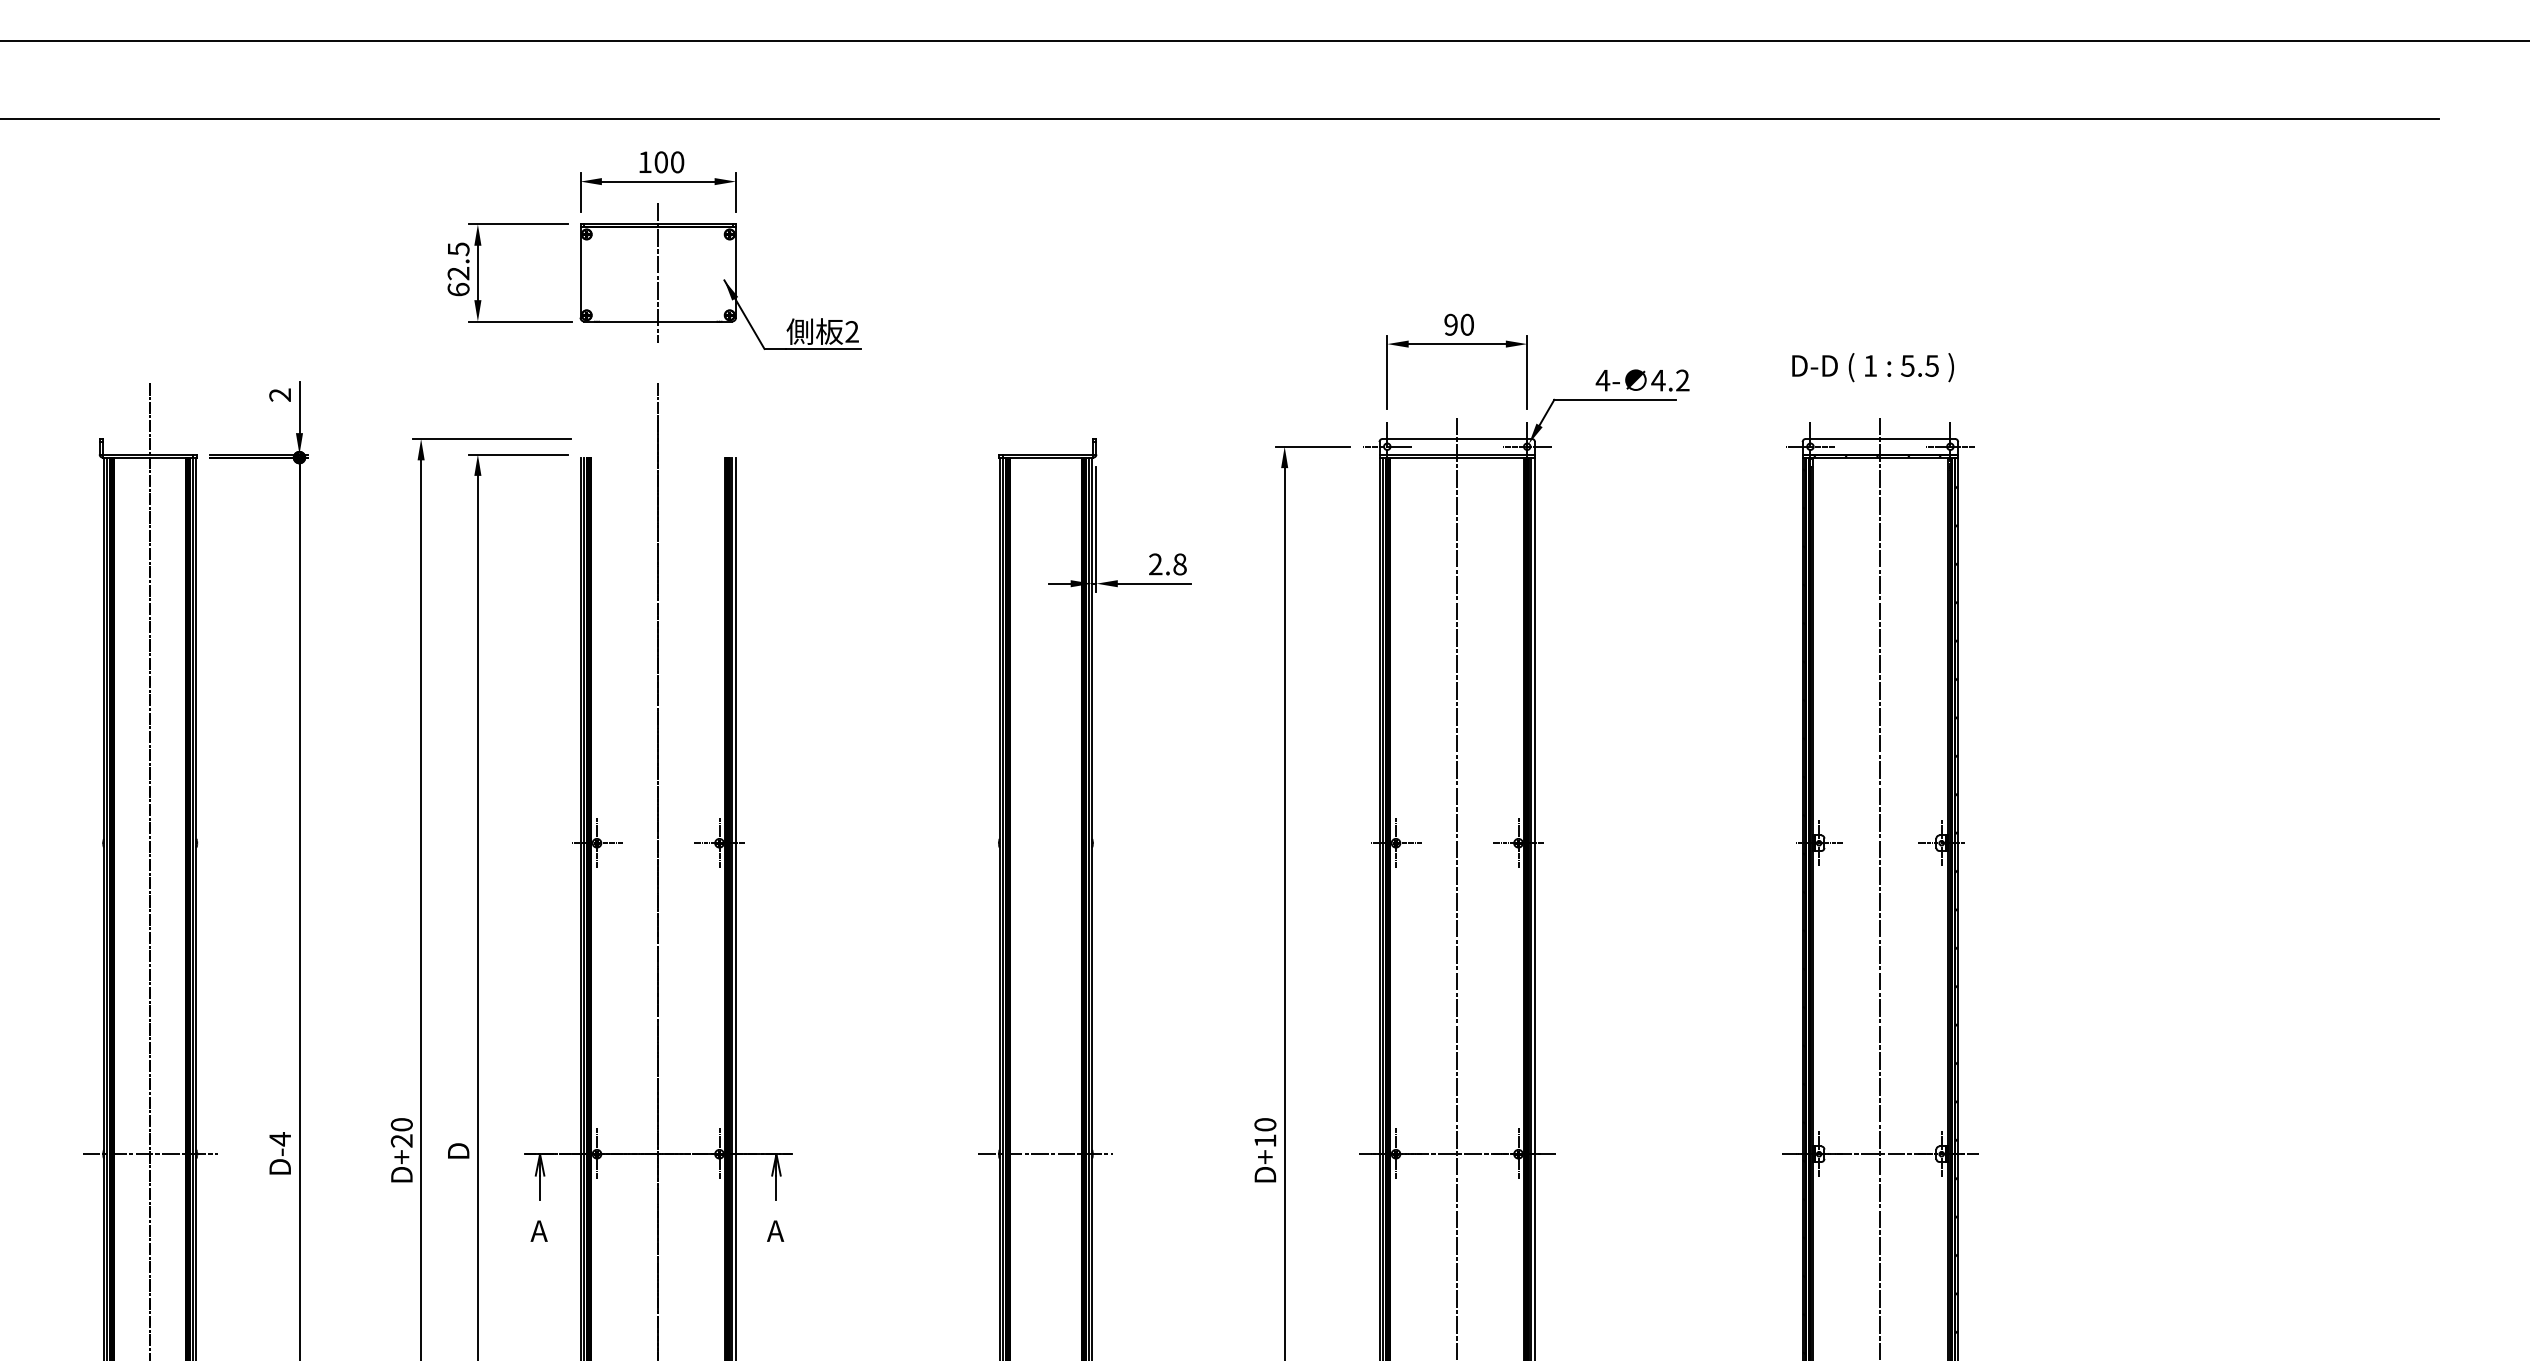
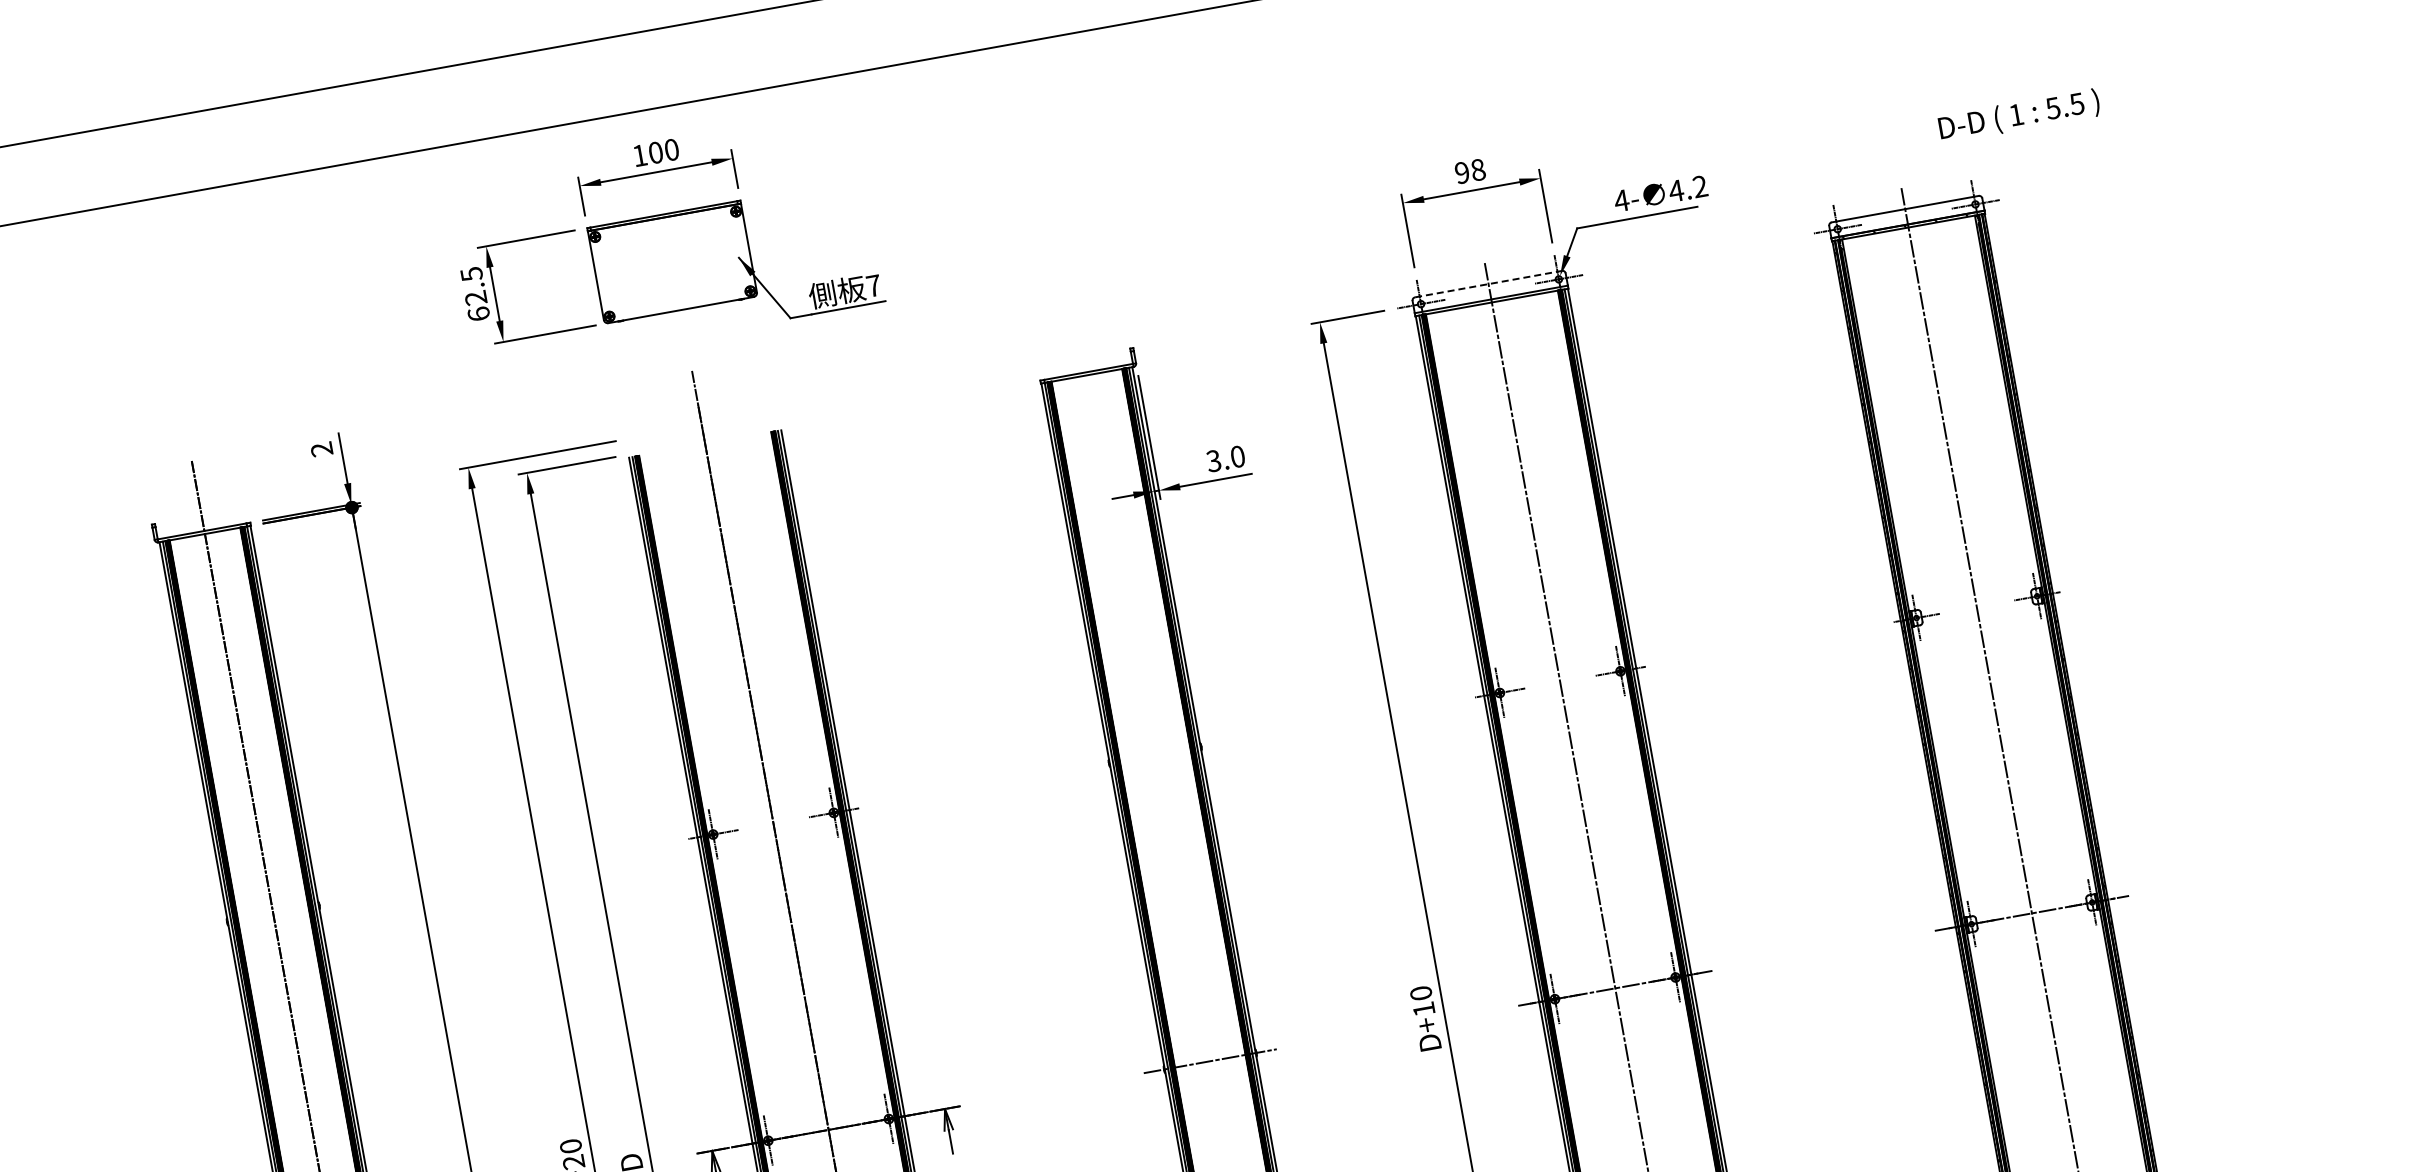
line: (658, 272) -> (672, 261), removed
text: (1467, 324) -> (1478, 169), 90 -> 98
text: (851, 331) -> (873, 285), 2 -> 7
text: (1872, 367) -> (2018, 116), moved
line: (1457, 438) -> (1488, 283), solid -> dashed
text: (1167, 564) -> (1225, 459), 2.8 -> 3.0

